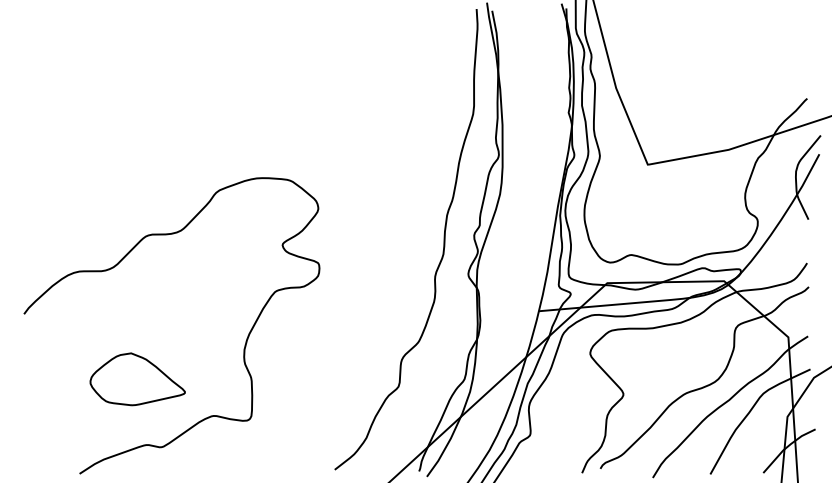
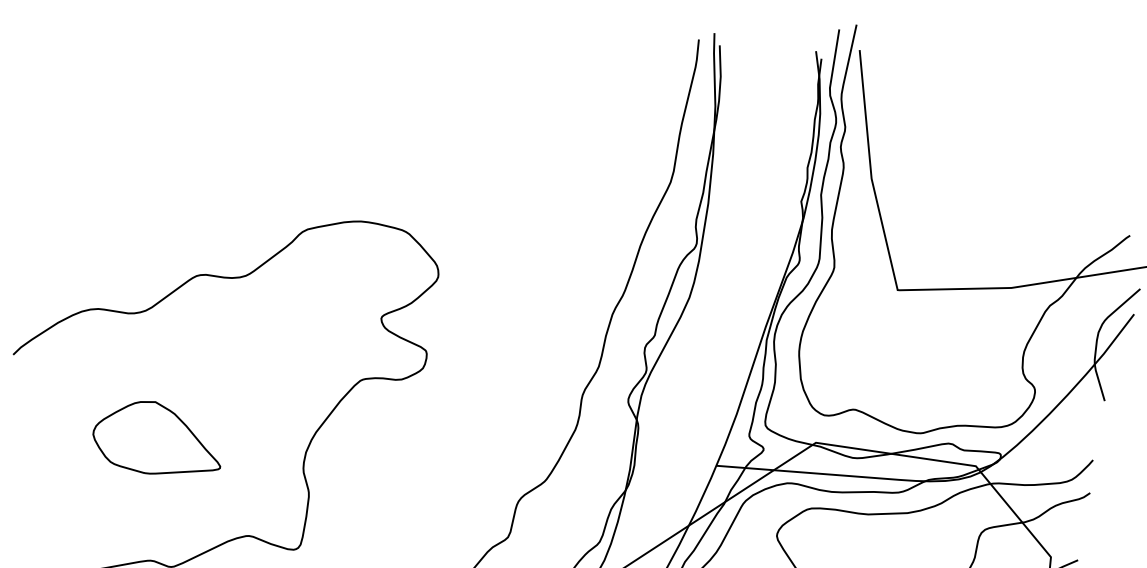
part: (137, 379) -> (158, 439), moved

